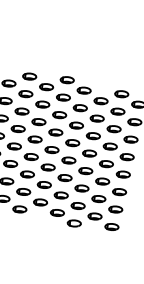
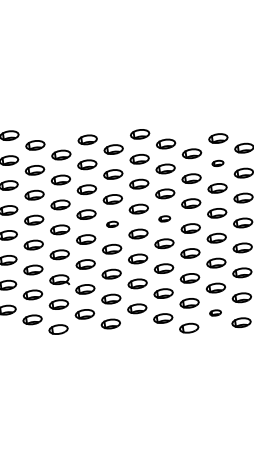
part: (117, 111) -> (217, 163), size x0.6
part: (35, 139) -> (112, 224), size x0.6
part: (72, 142) -> (164, 218), size x0.6
part: (95, 216) -> (215, 312), size x0.6

